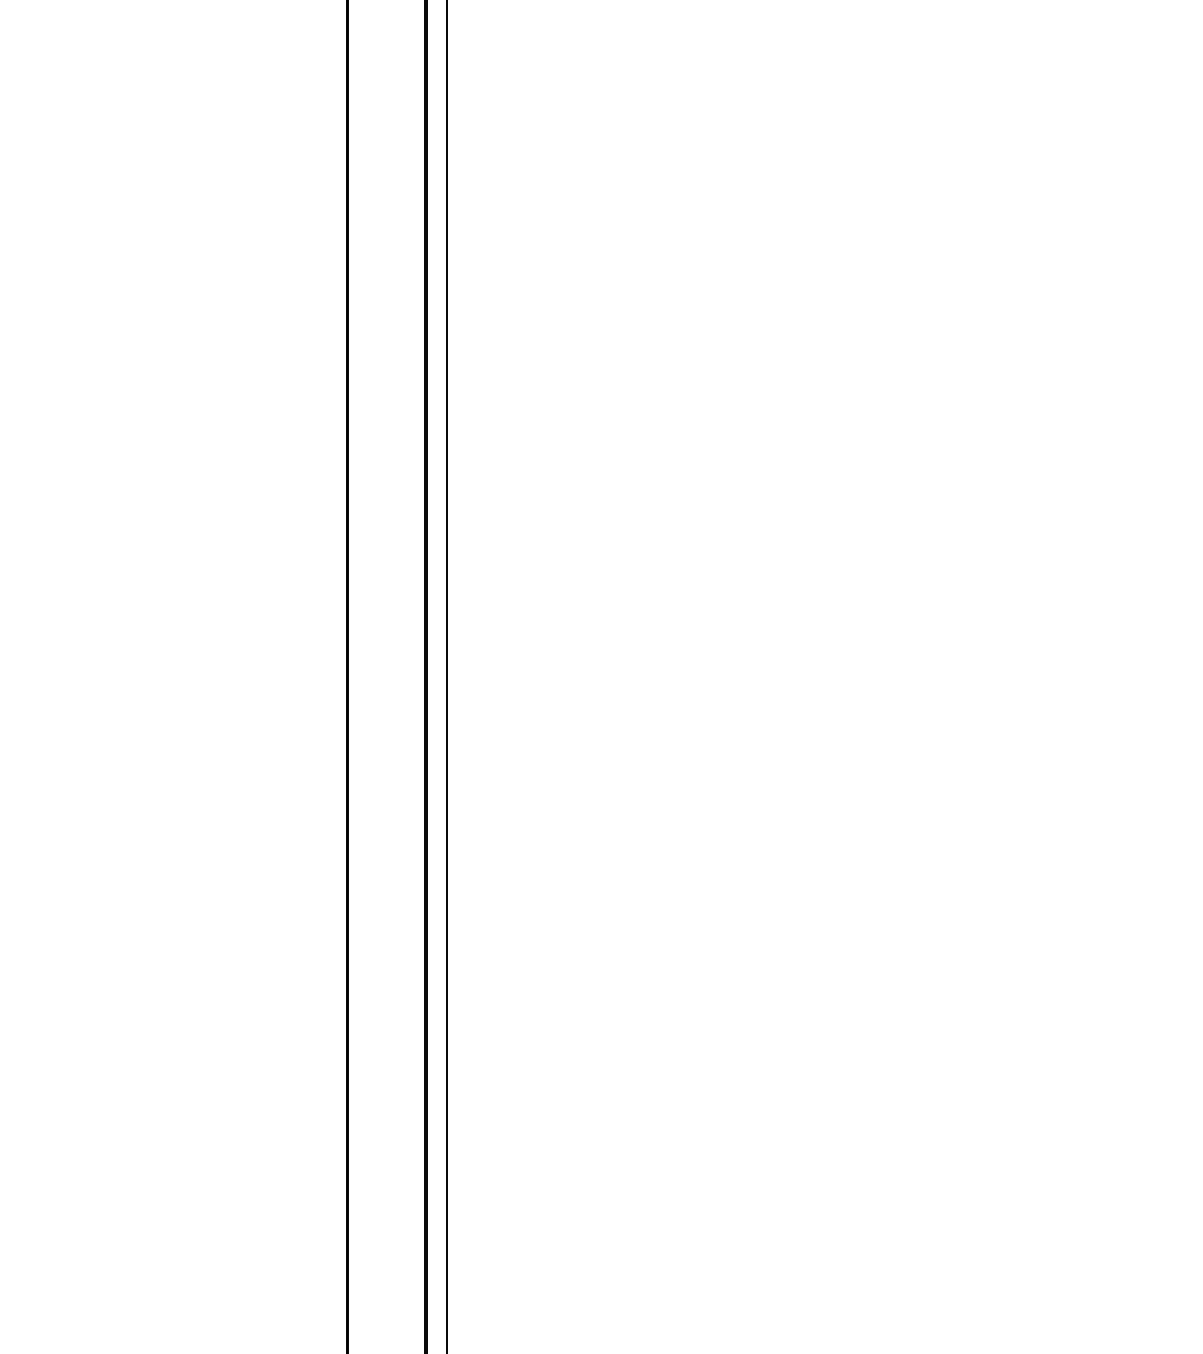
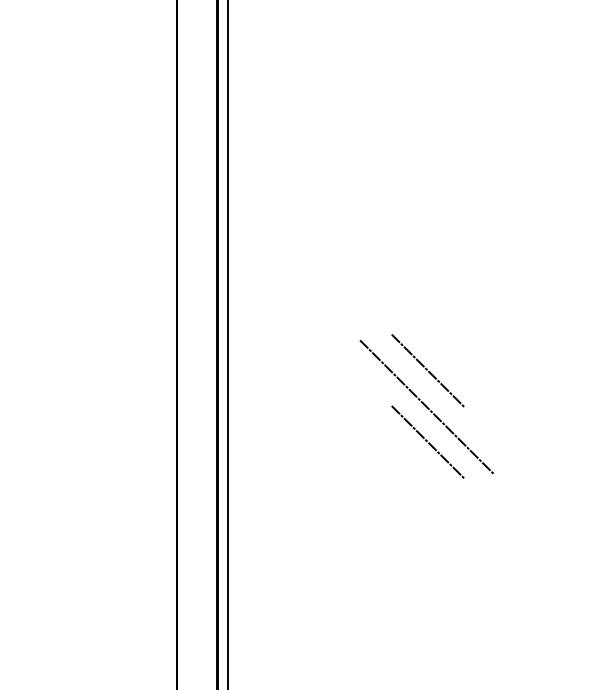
line: (838, 727) -> (427, 370), added
line: (836, 799) -> (426, 407), added
line: (838, 868) -> (427, 442), added

